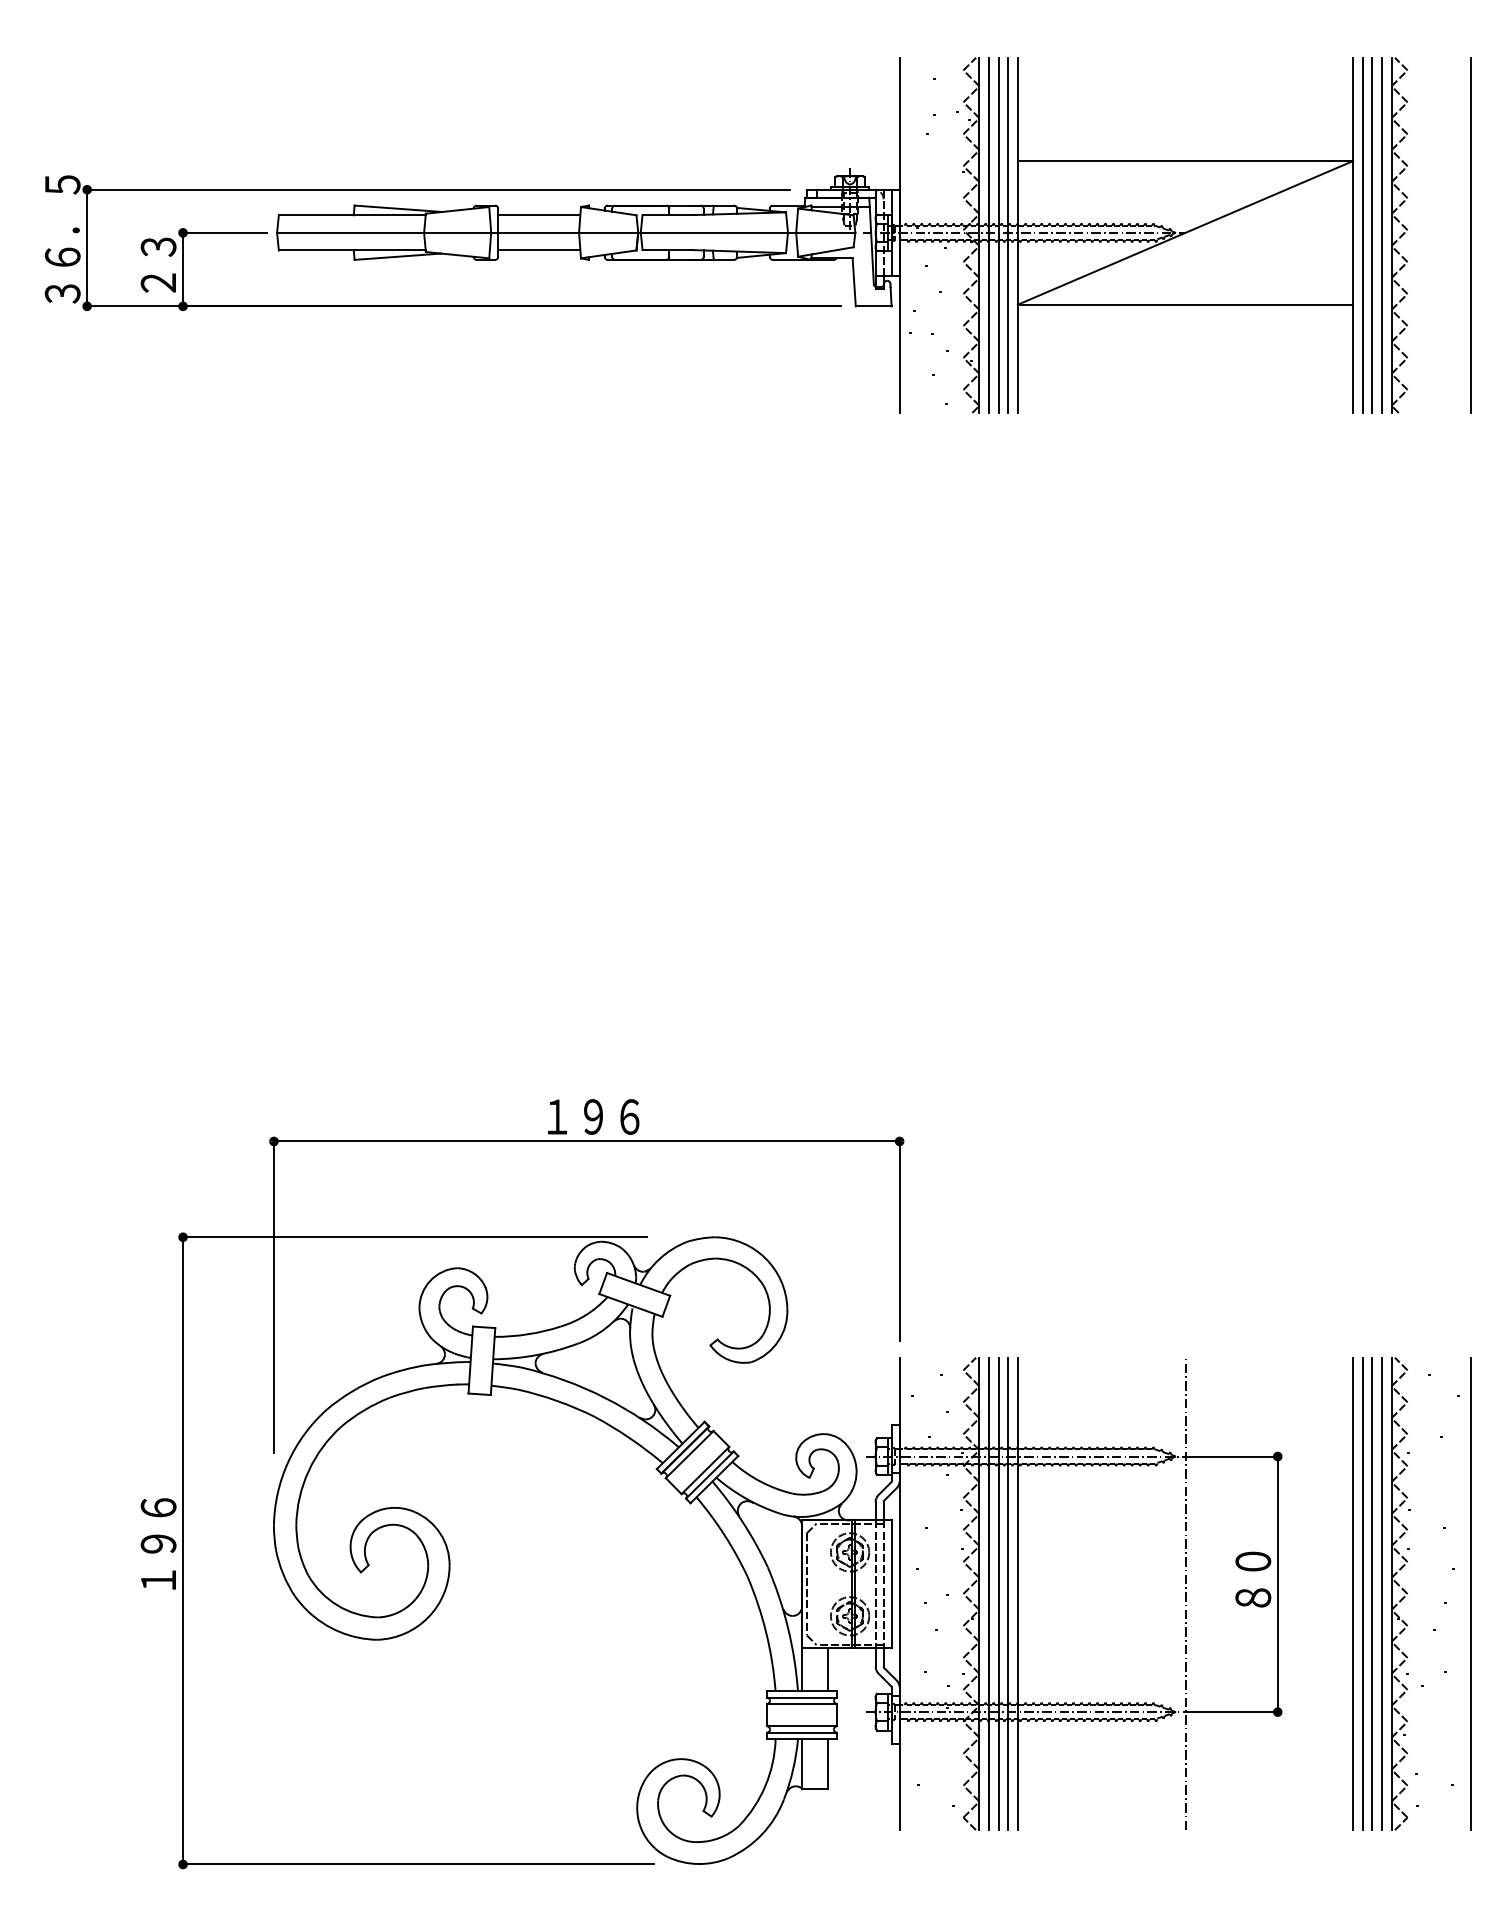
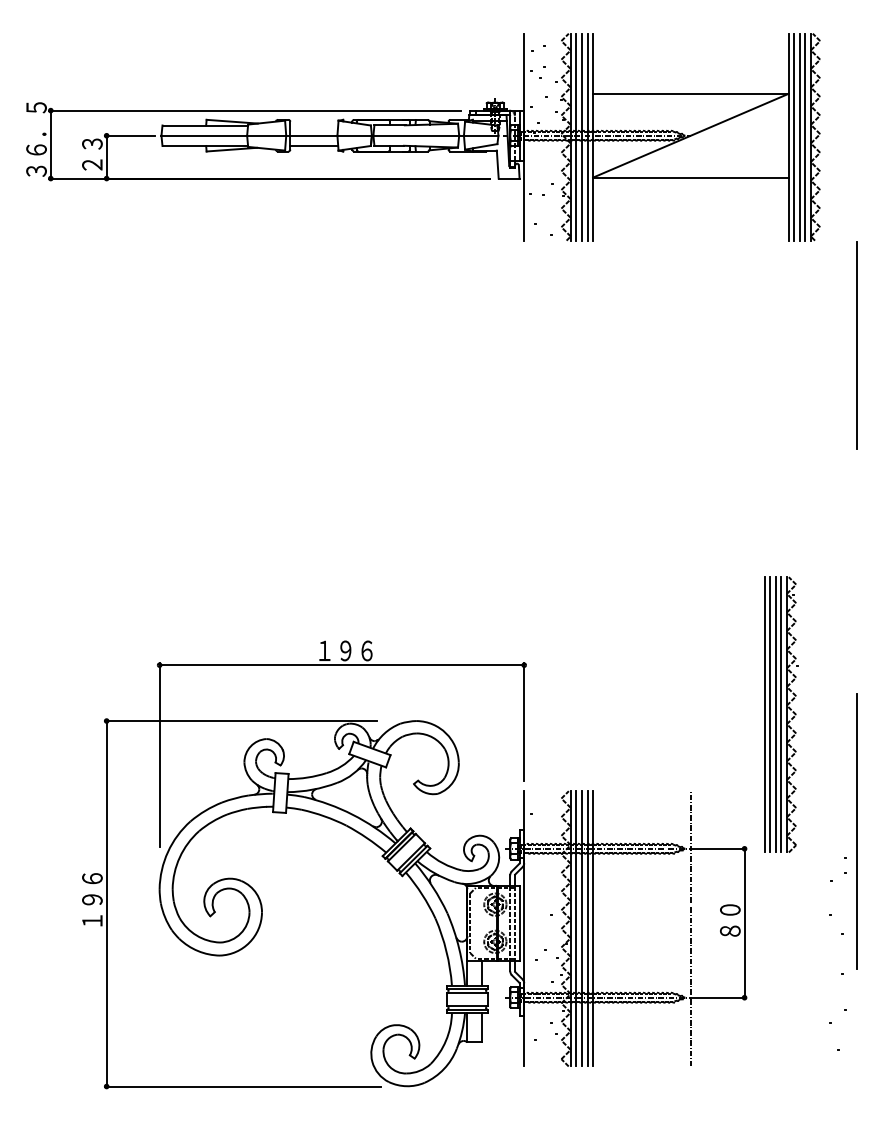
line: (539, 215) -> (314, 125), removed
line: (1469, 235) -> (856, 345), moved
part: (1382, 1593) -> (781, 714), moved
line: (1469, 1593) -> (856, 831), moved

